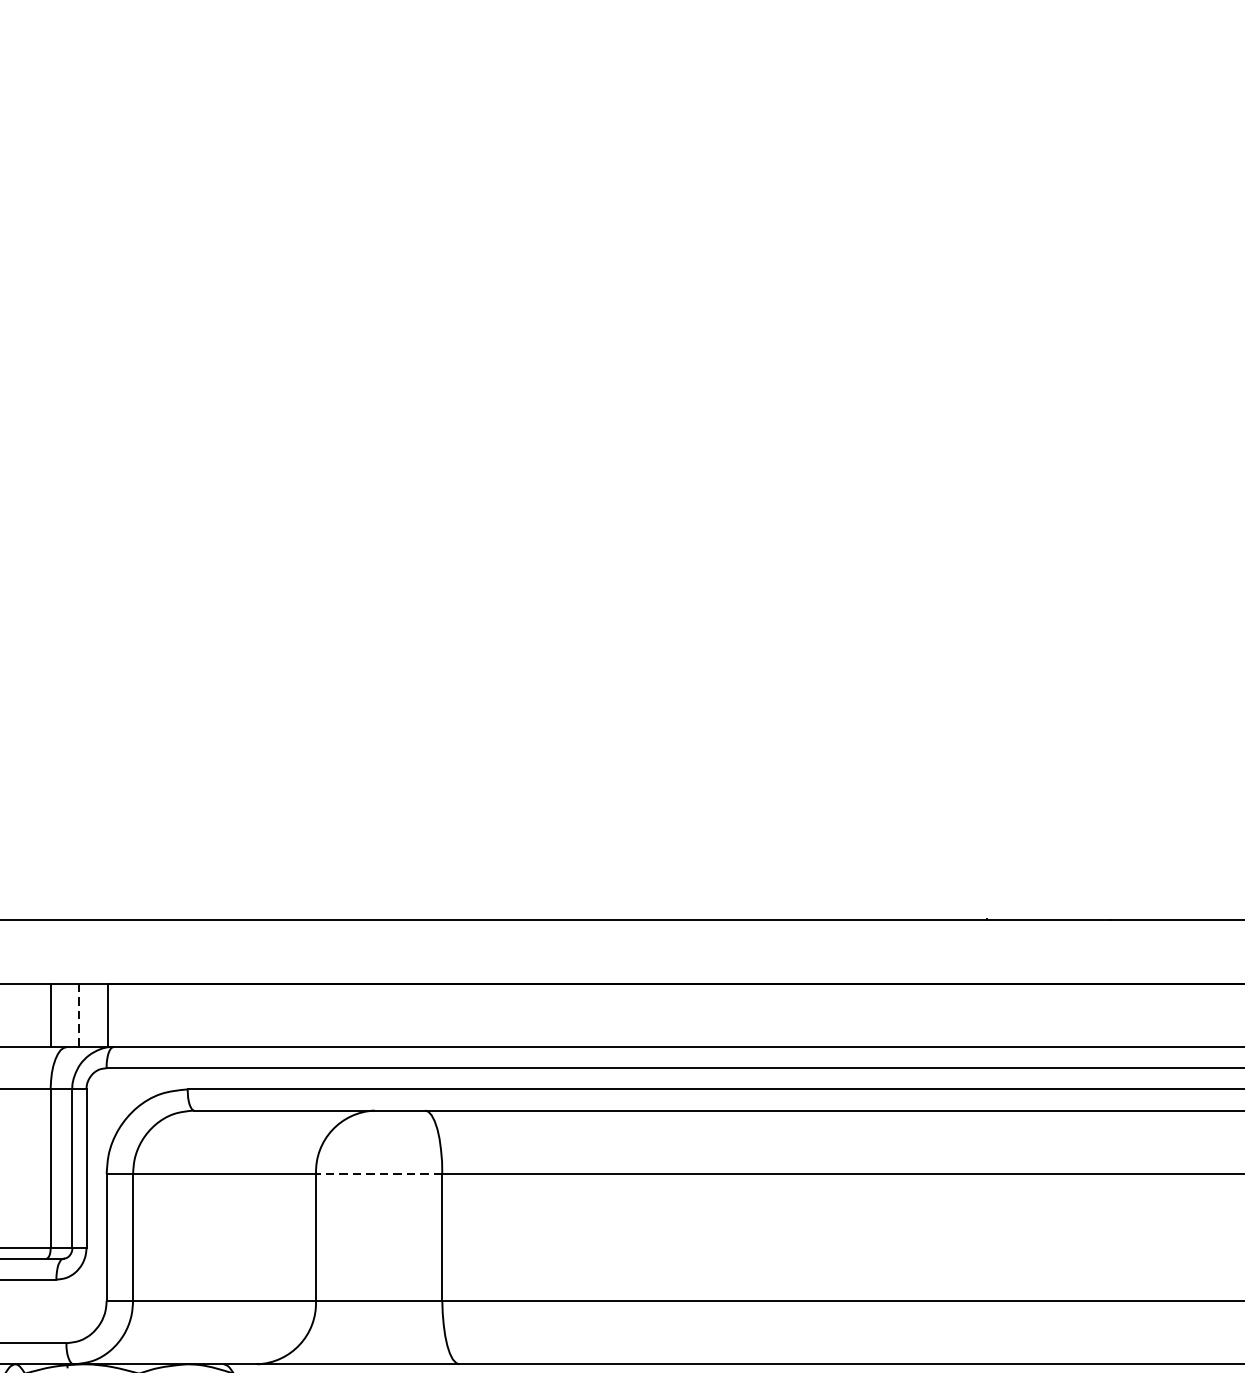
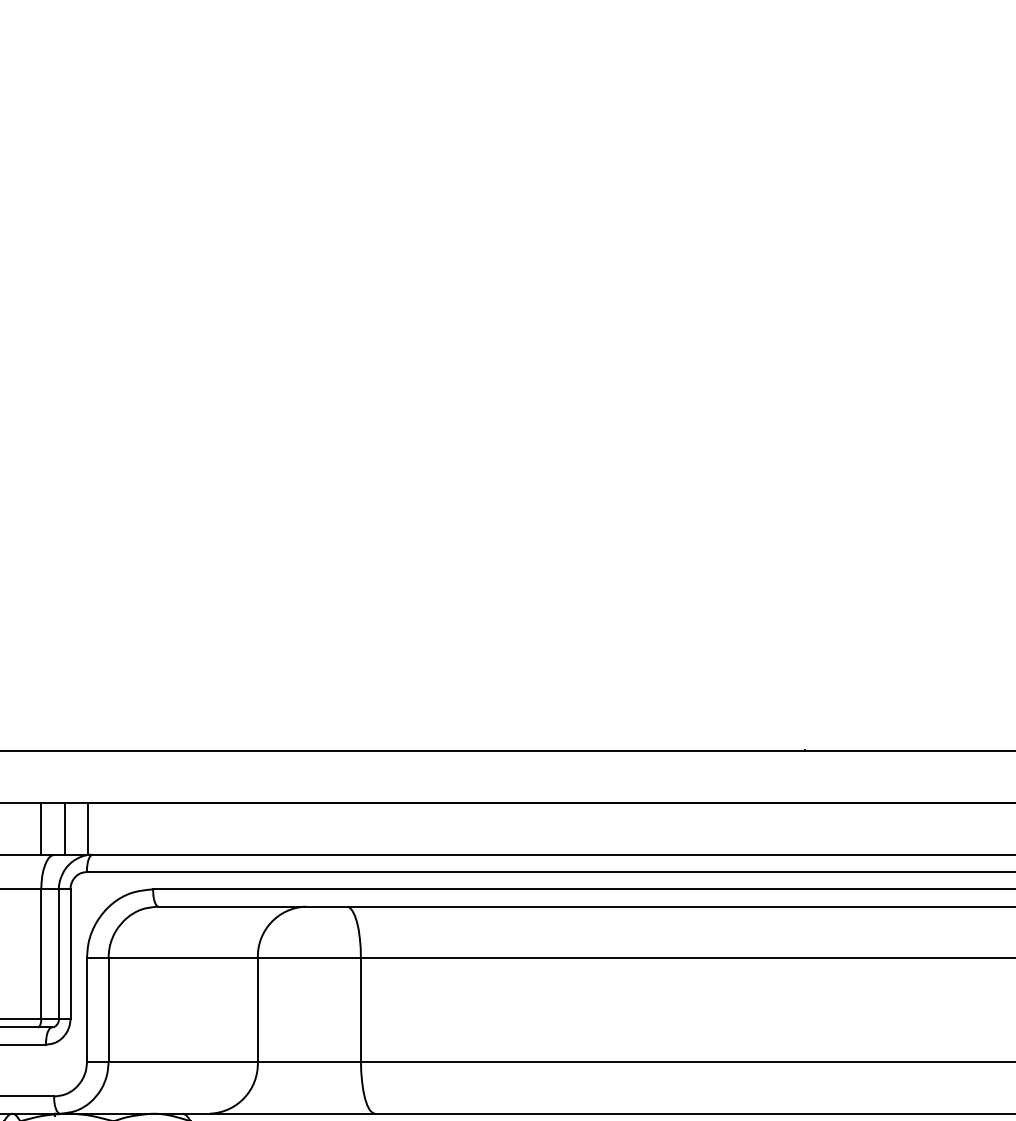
line: (79, 1014) -> (64, 828), dashed -> solid
line: (379, 1174) -> (309, 958), dashed -> solid

